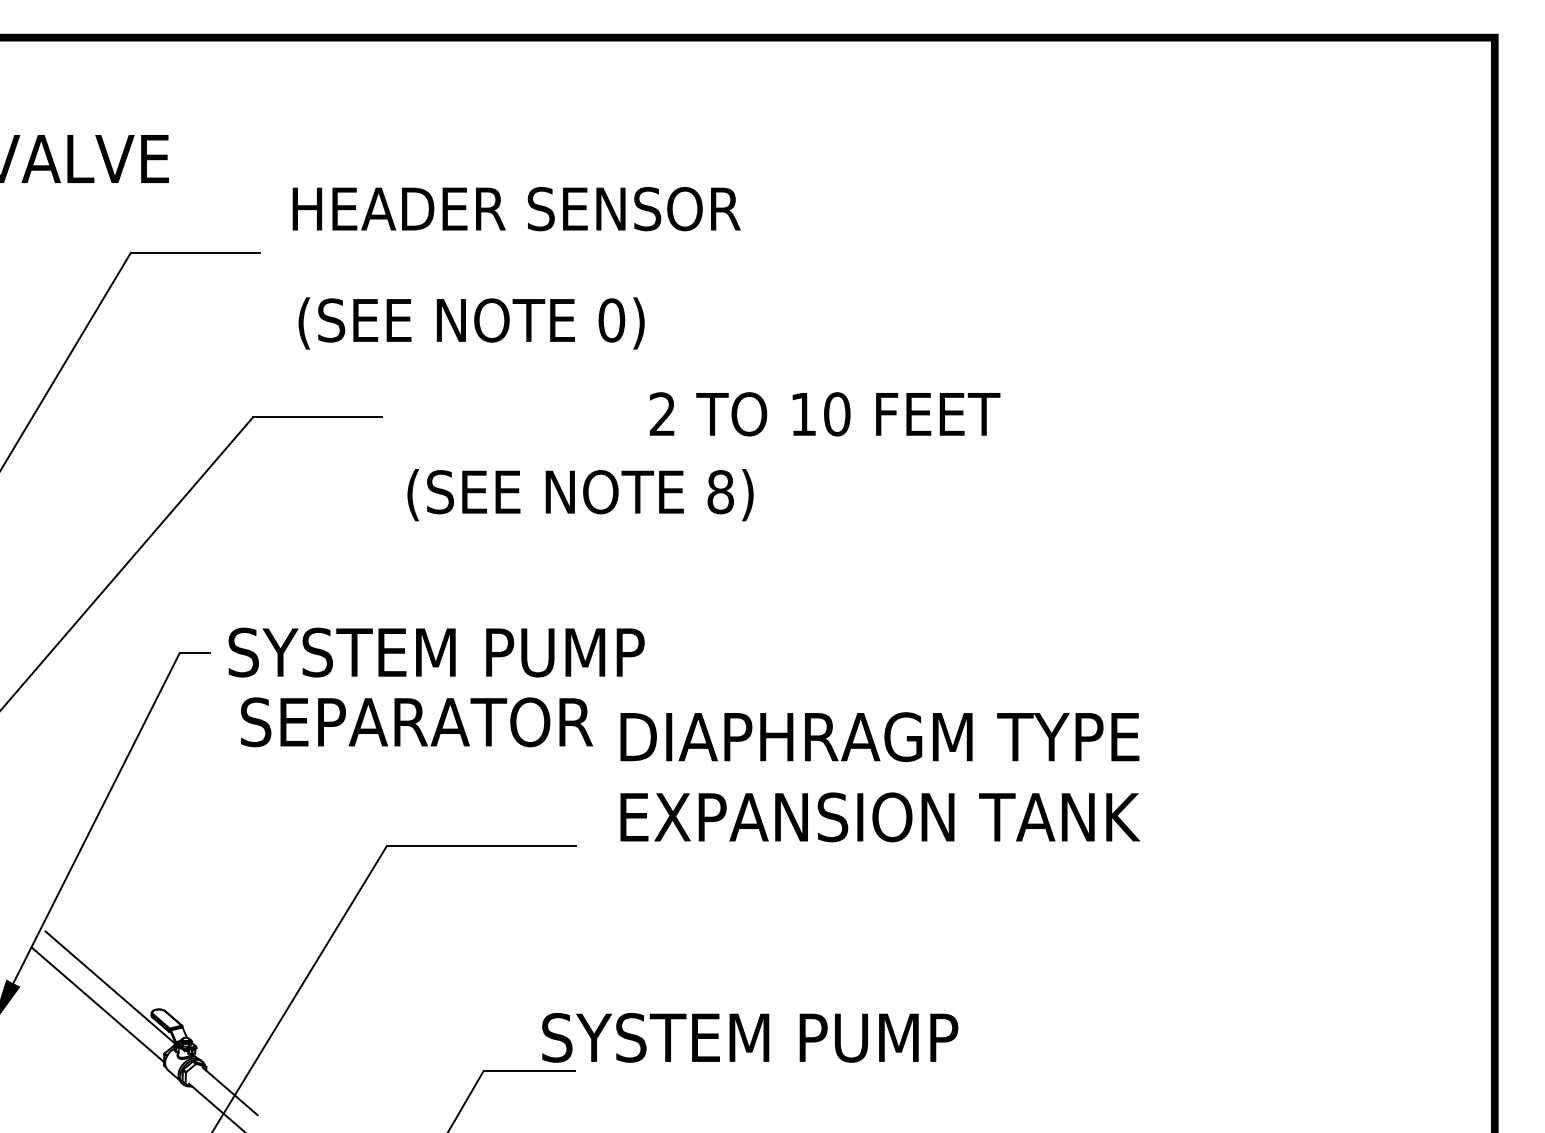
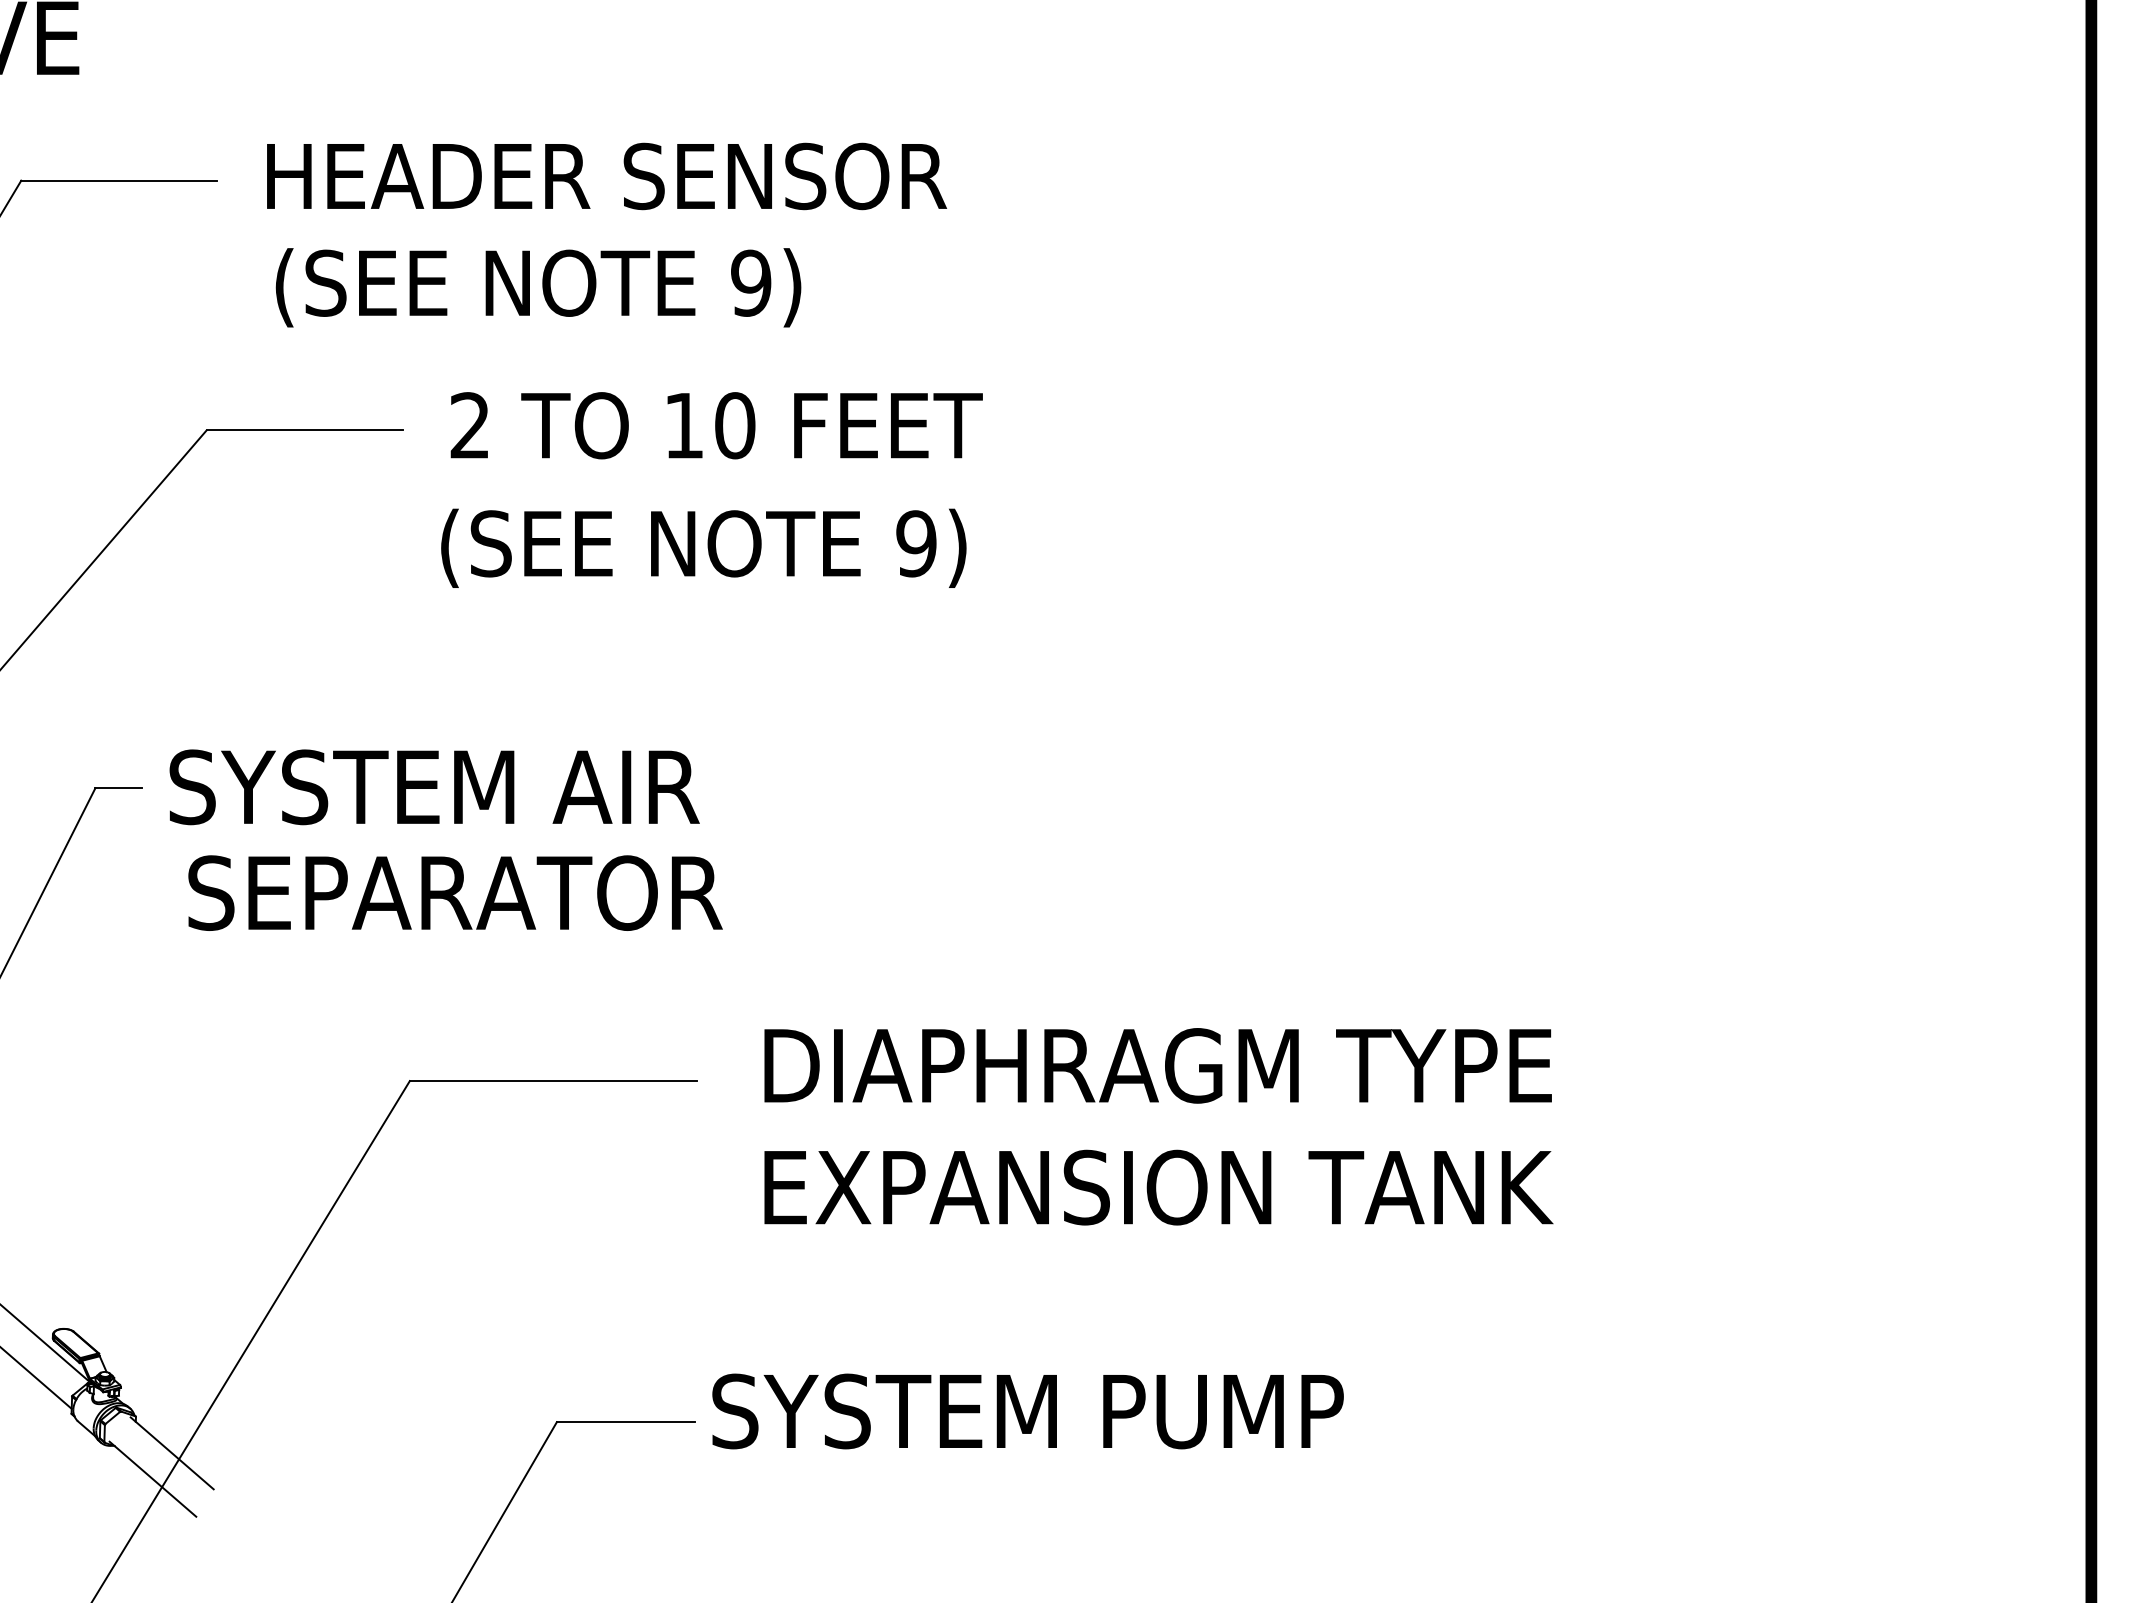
text: (516, 209) -> (606, 177), moved
text: (611, 320) -> (750, 283), 0) -> 9)
text: (824, 414) -> (715, 425), moved
text: (720, 492) -> (916, 544), 8) -> 9)
text: (562, 652) -> (676, 787), SYSTEM PUMP -> SYSTEM AIR
text: (880, 777) -> (1159, 1127), moved
text: (750, 1037) -> (1028, 1410), moved

